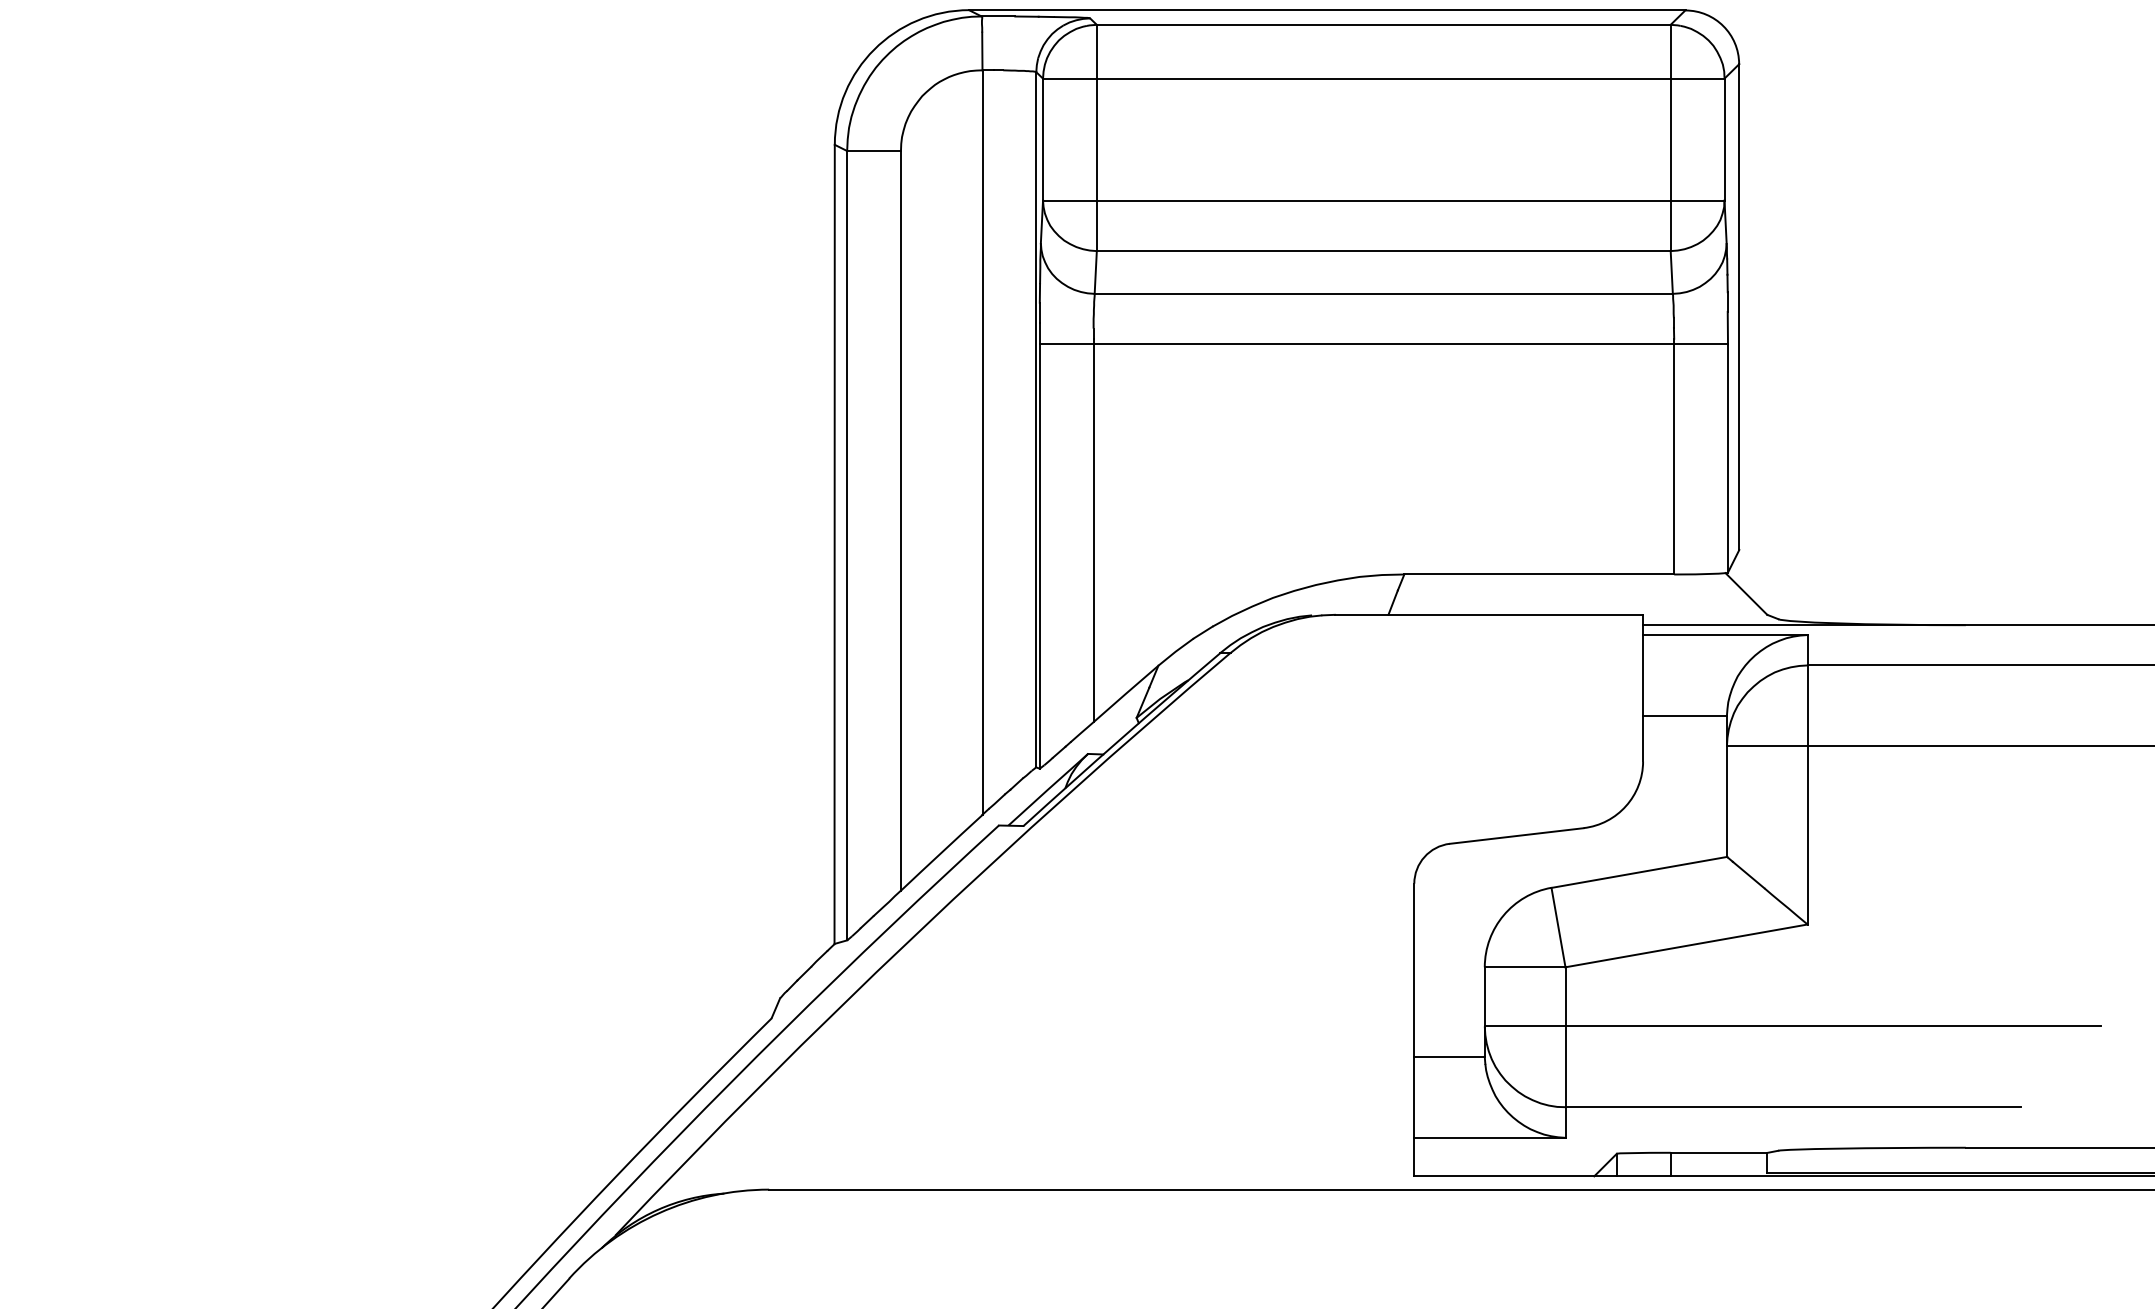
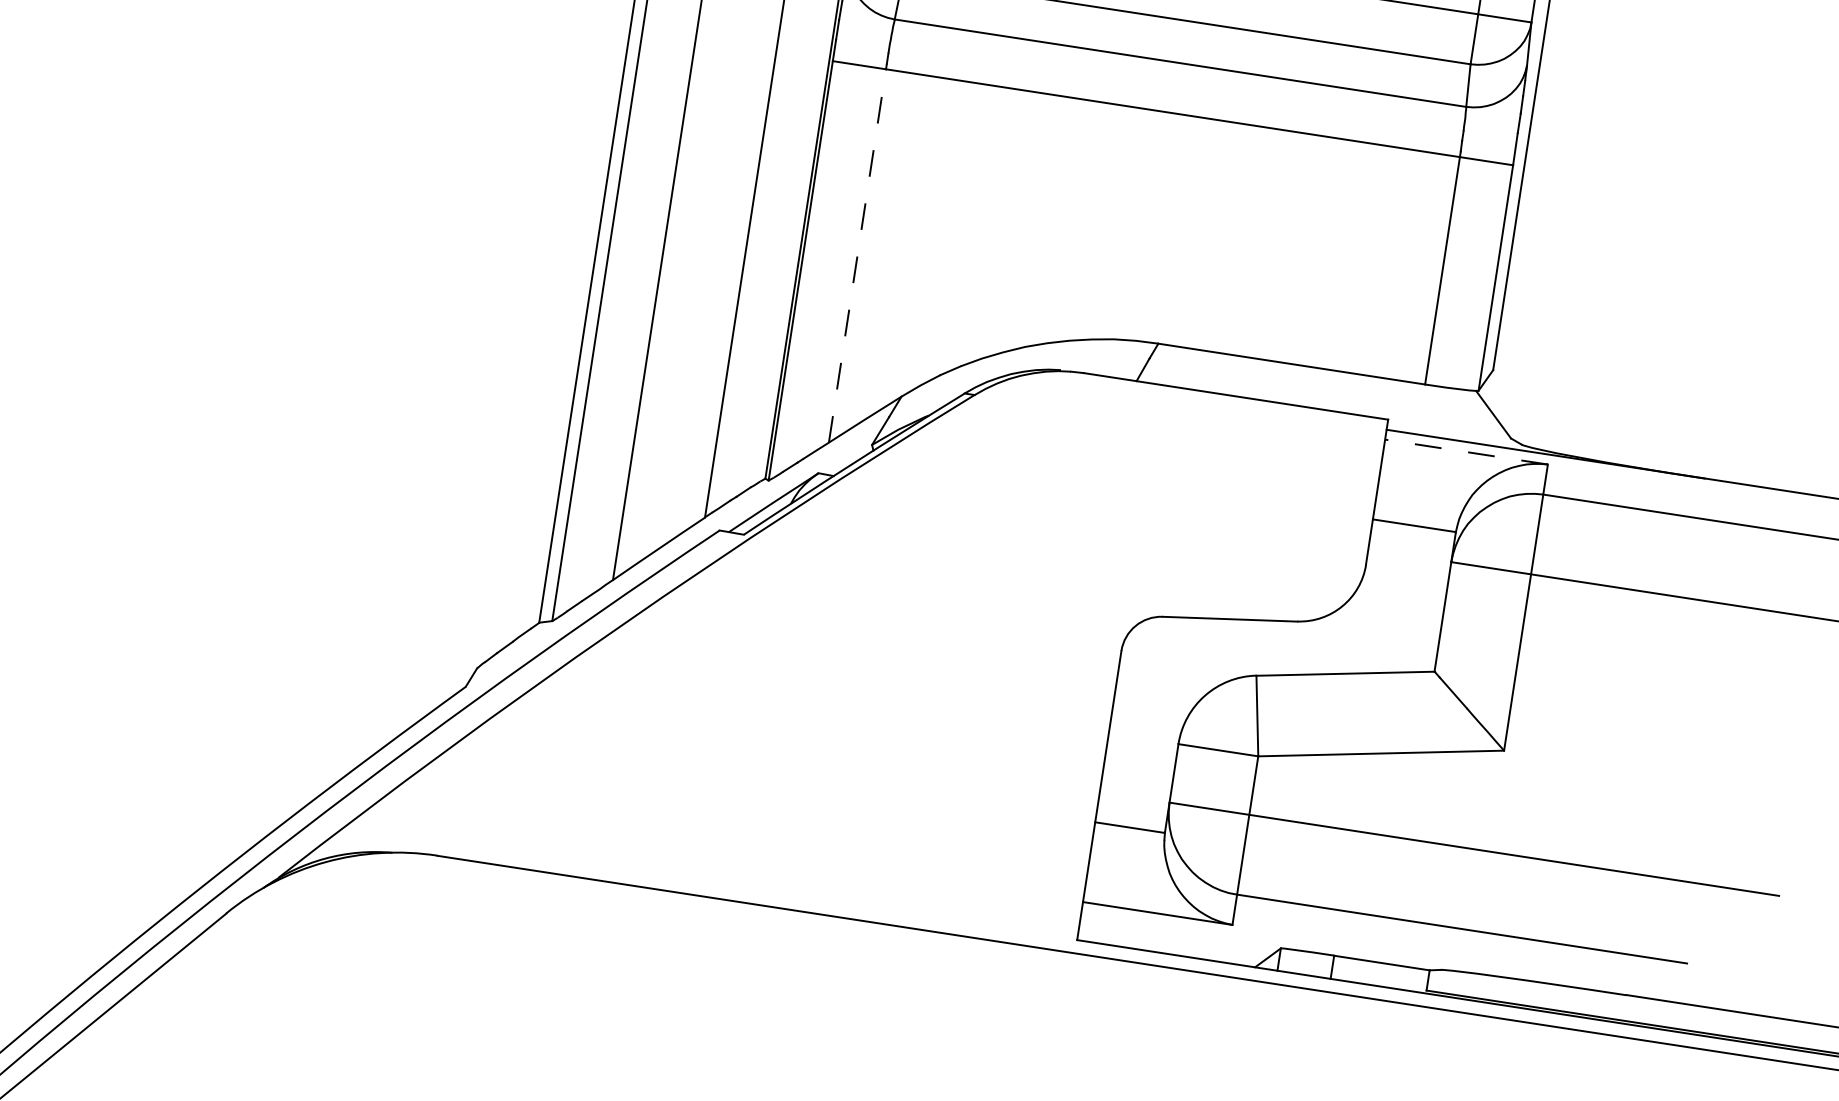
line: (1093, 530) -> (857, 253), solid -> dashed
line: (1724, 635) -> (1465, 452), solid -> dashed

